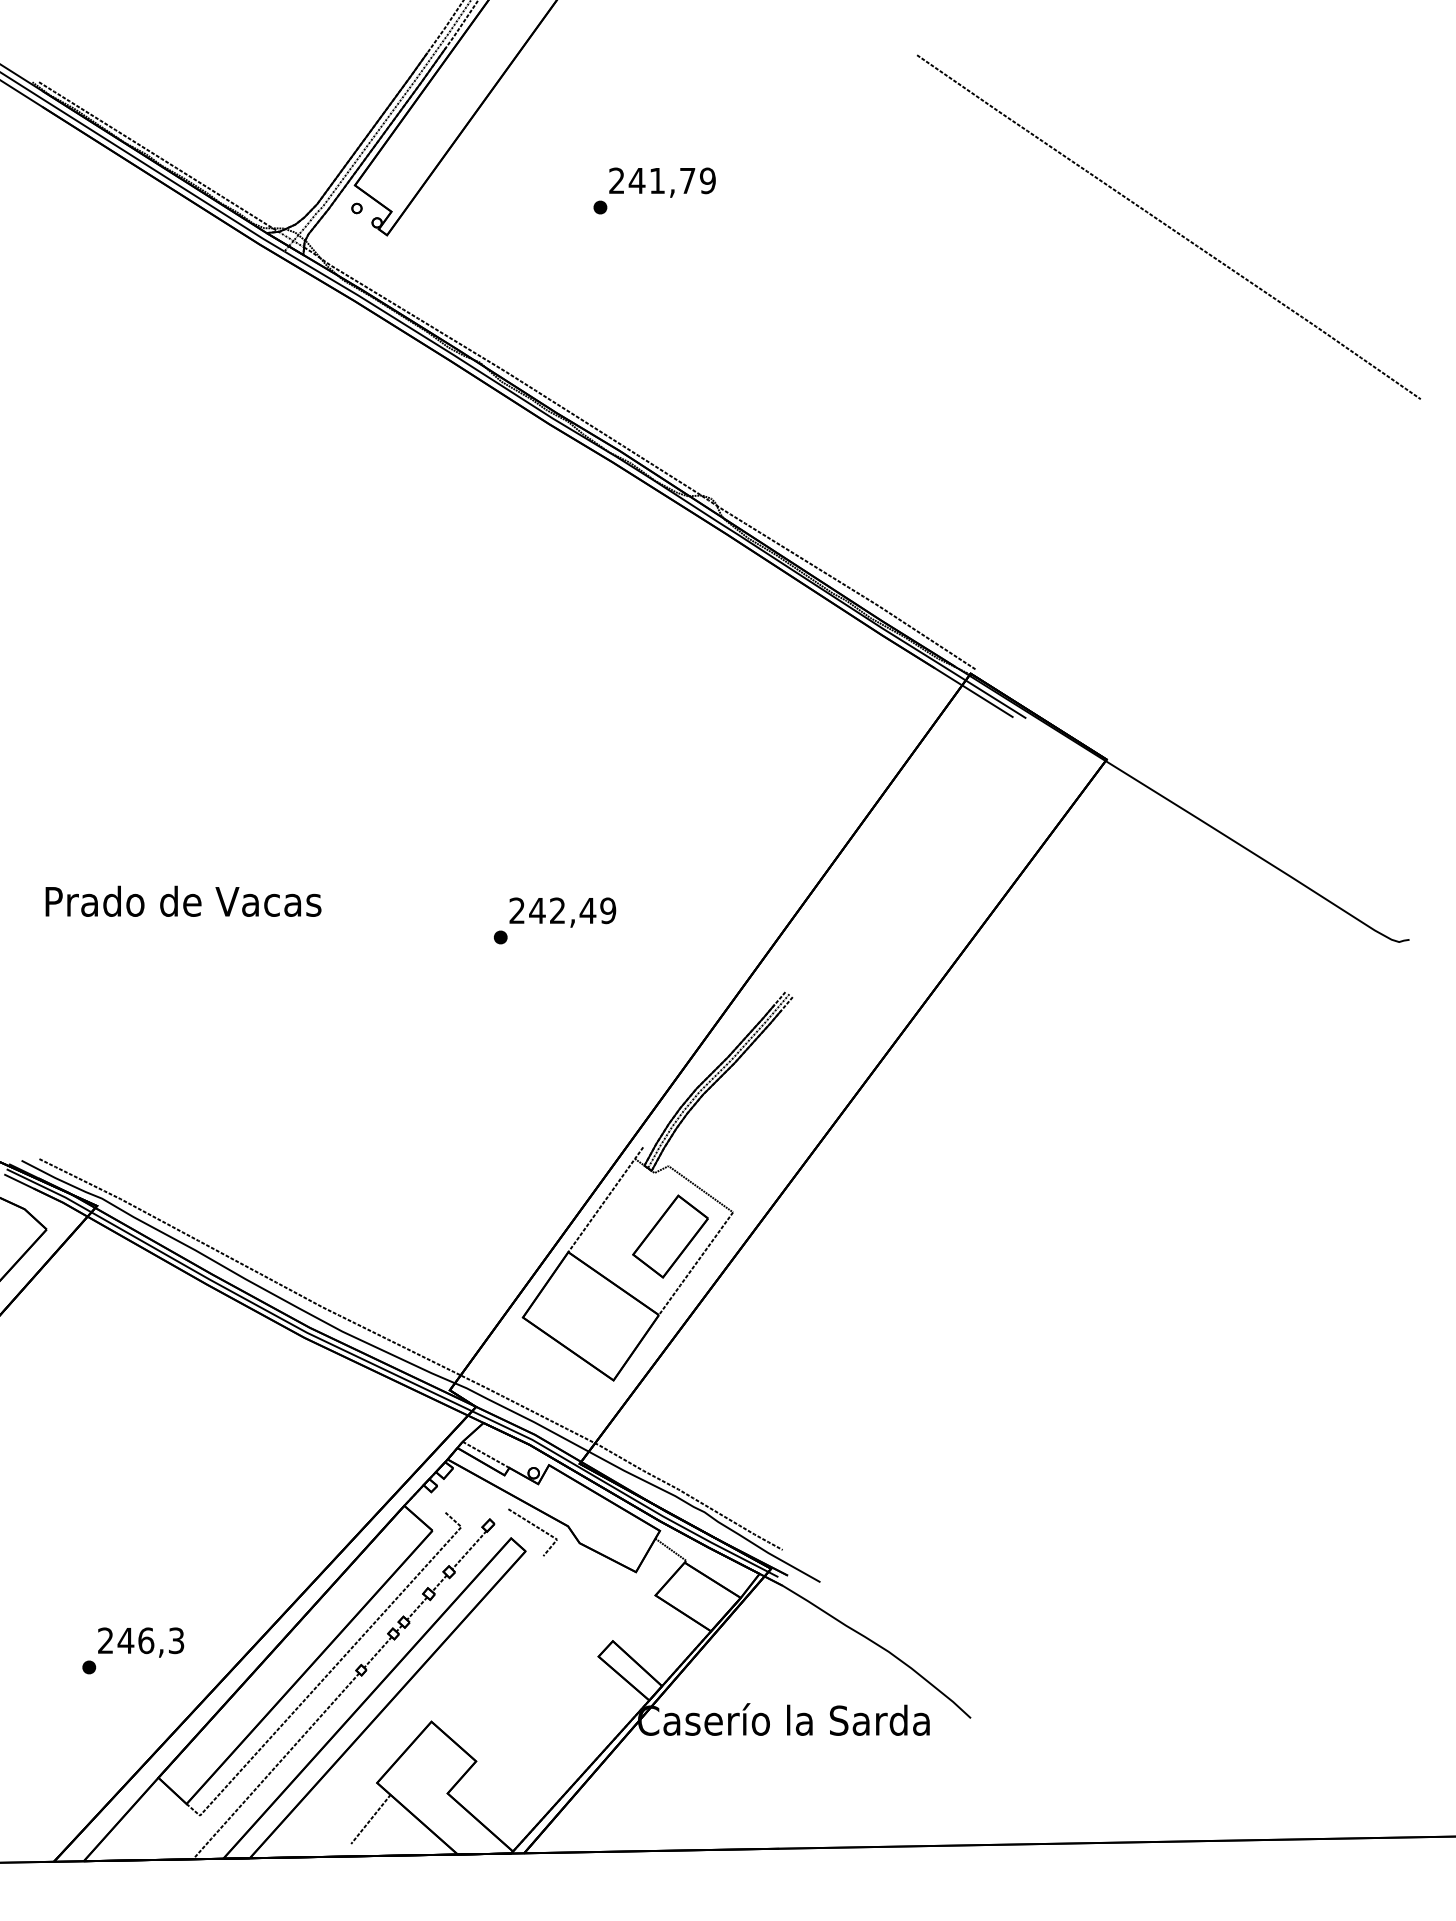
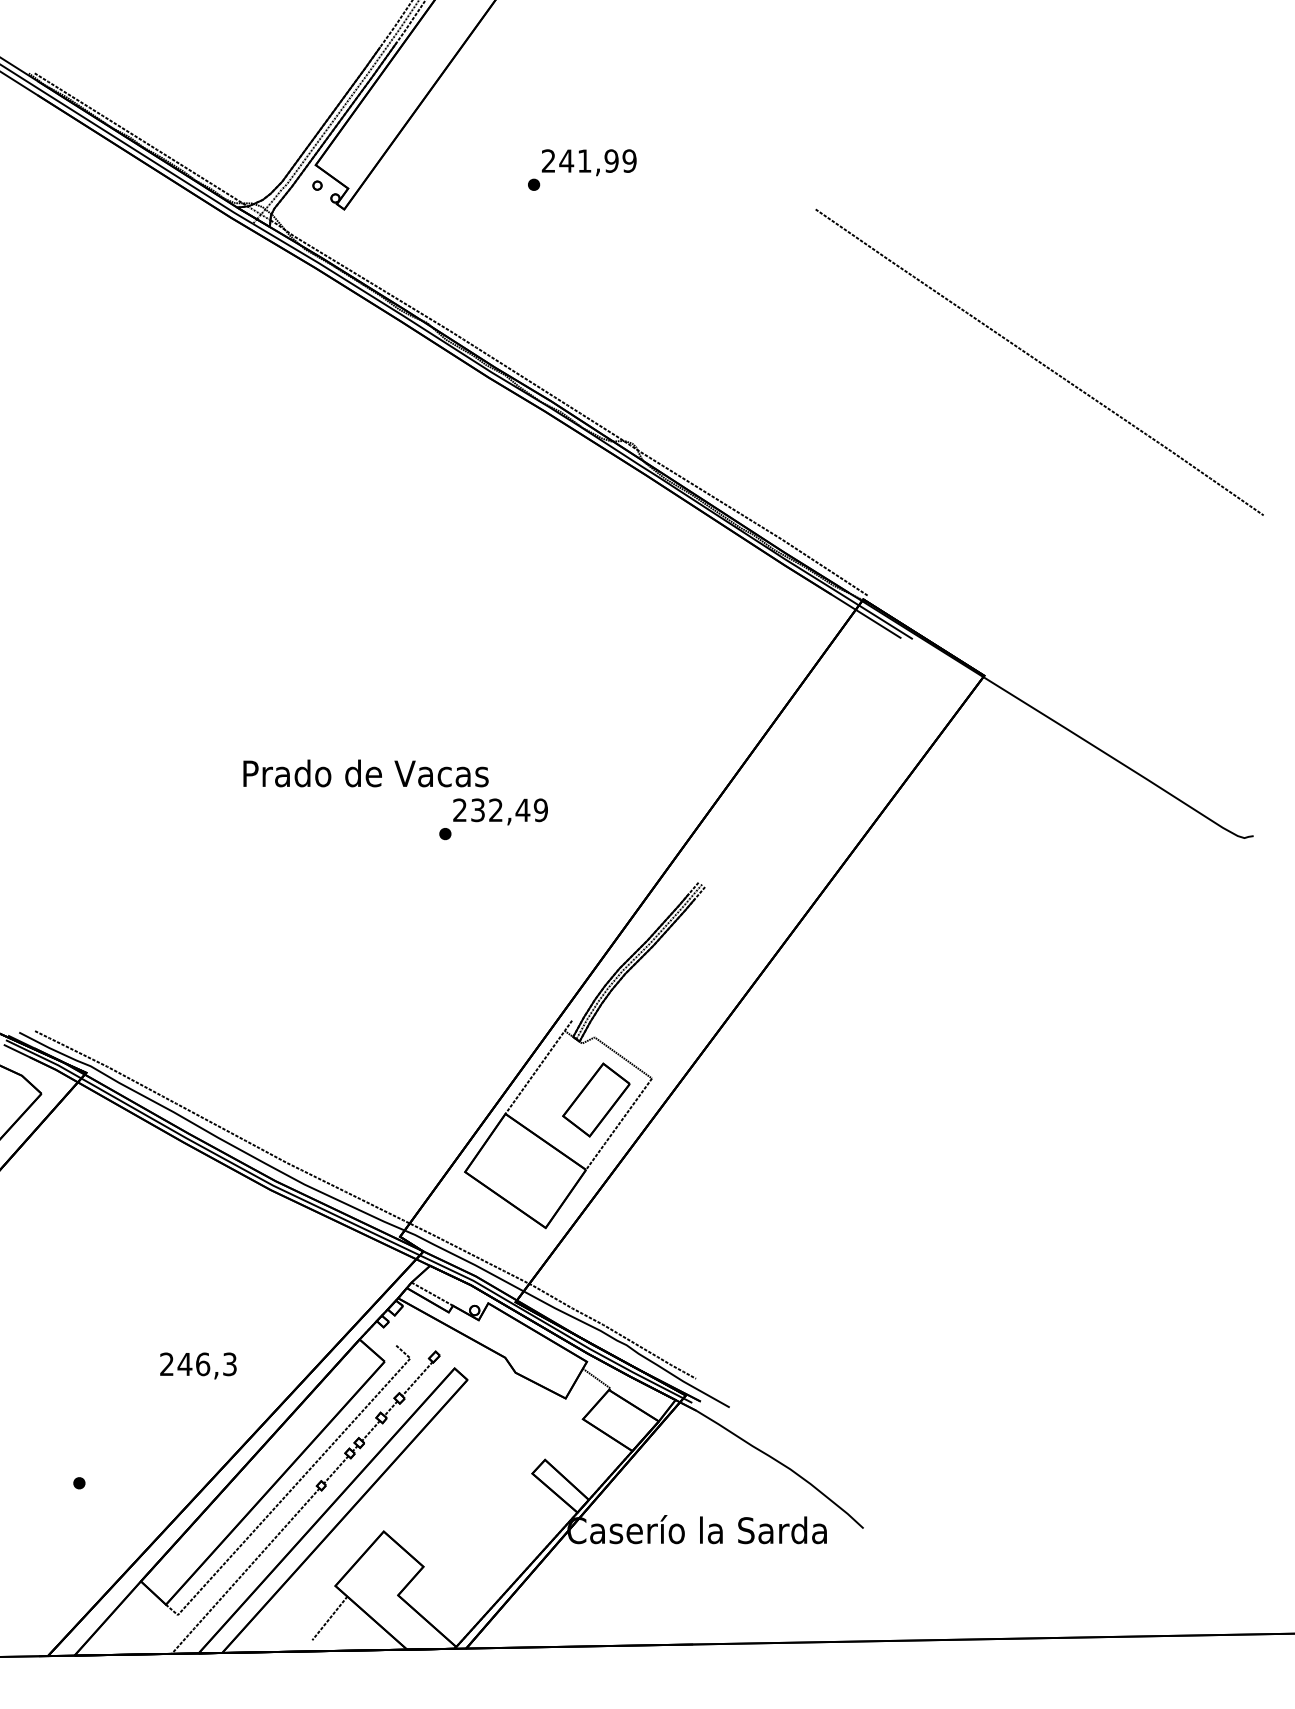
text: (687, 180) -> (611, 160), 241,79 -> 241,99
curve: (1168, 226) -> (1039, 361), moved
text: (183, 900) -> (366, 772), moved
text: (537, 910) -> (478, 810), 242,49 -> 232,49
line: (534, 1526) -> (475, 1357), removed
text: (141, 1642) -> (198, 1365), moved

